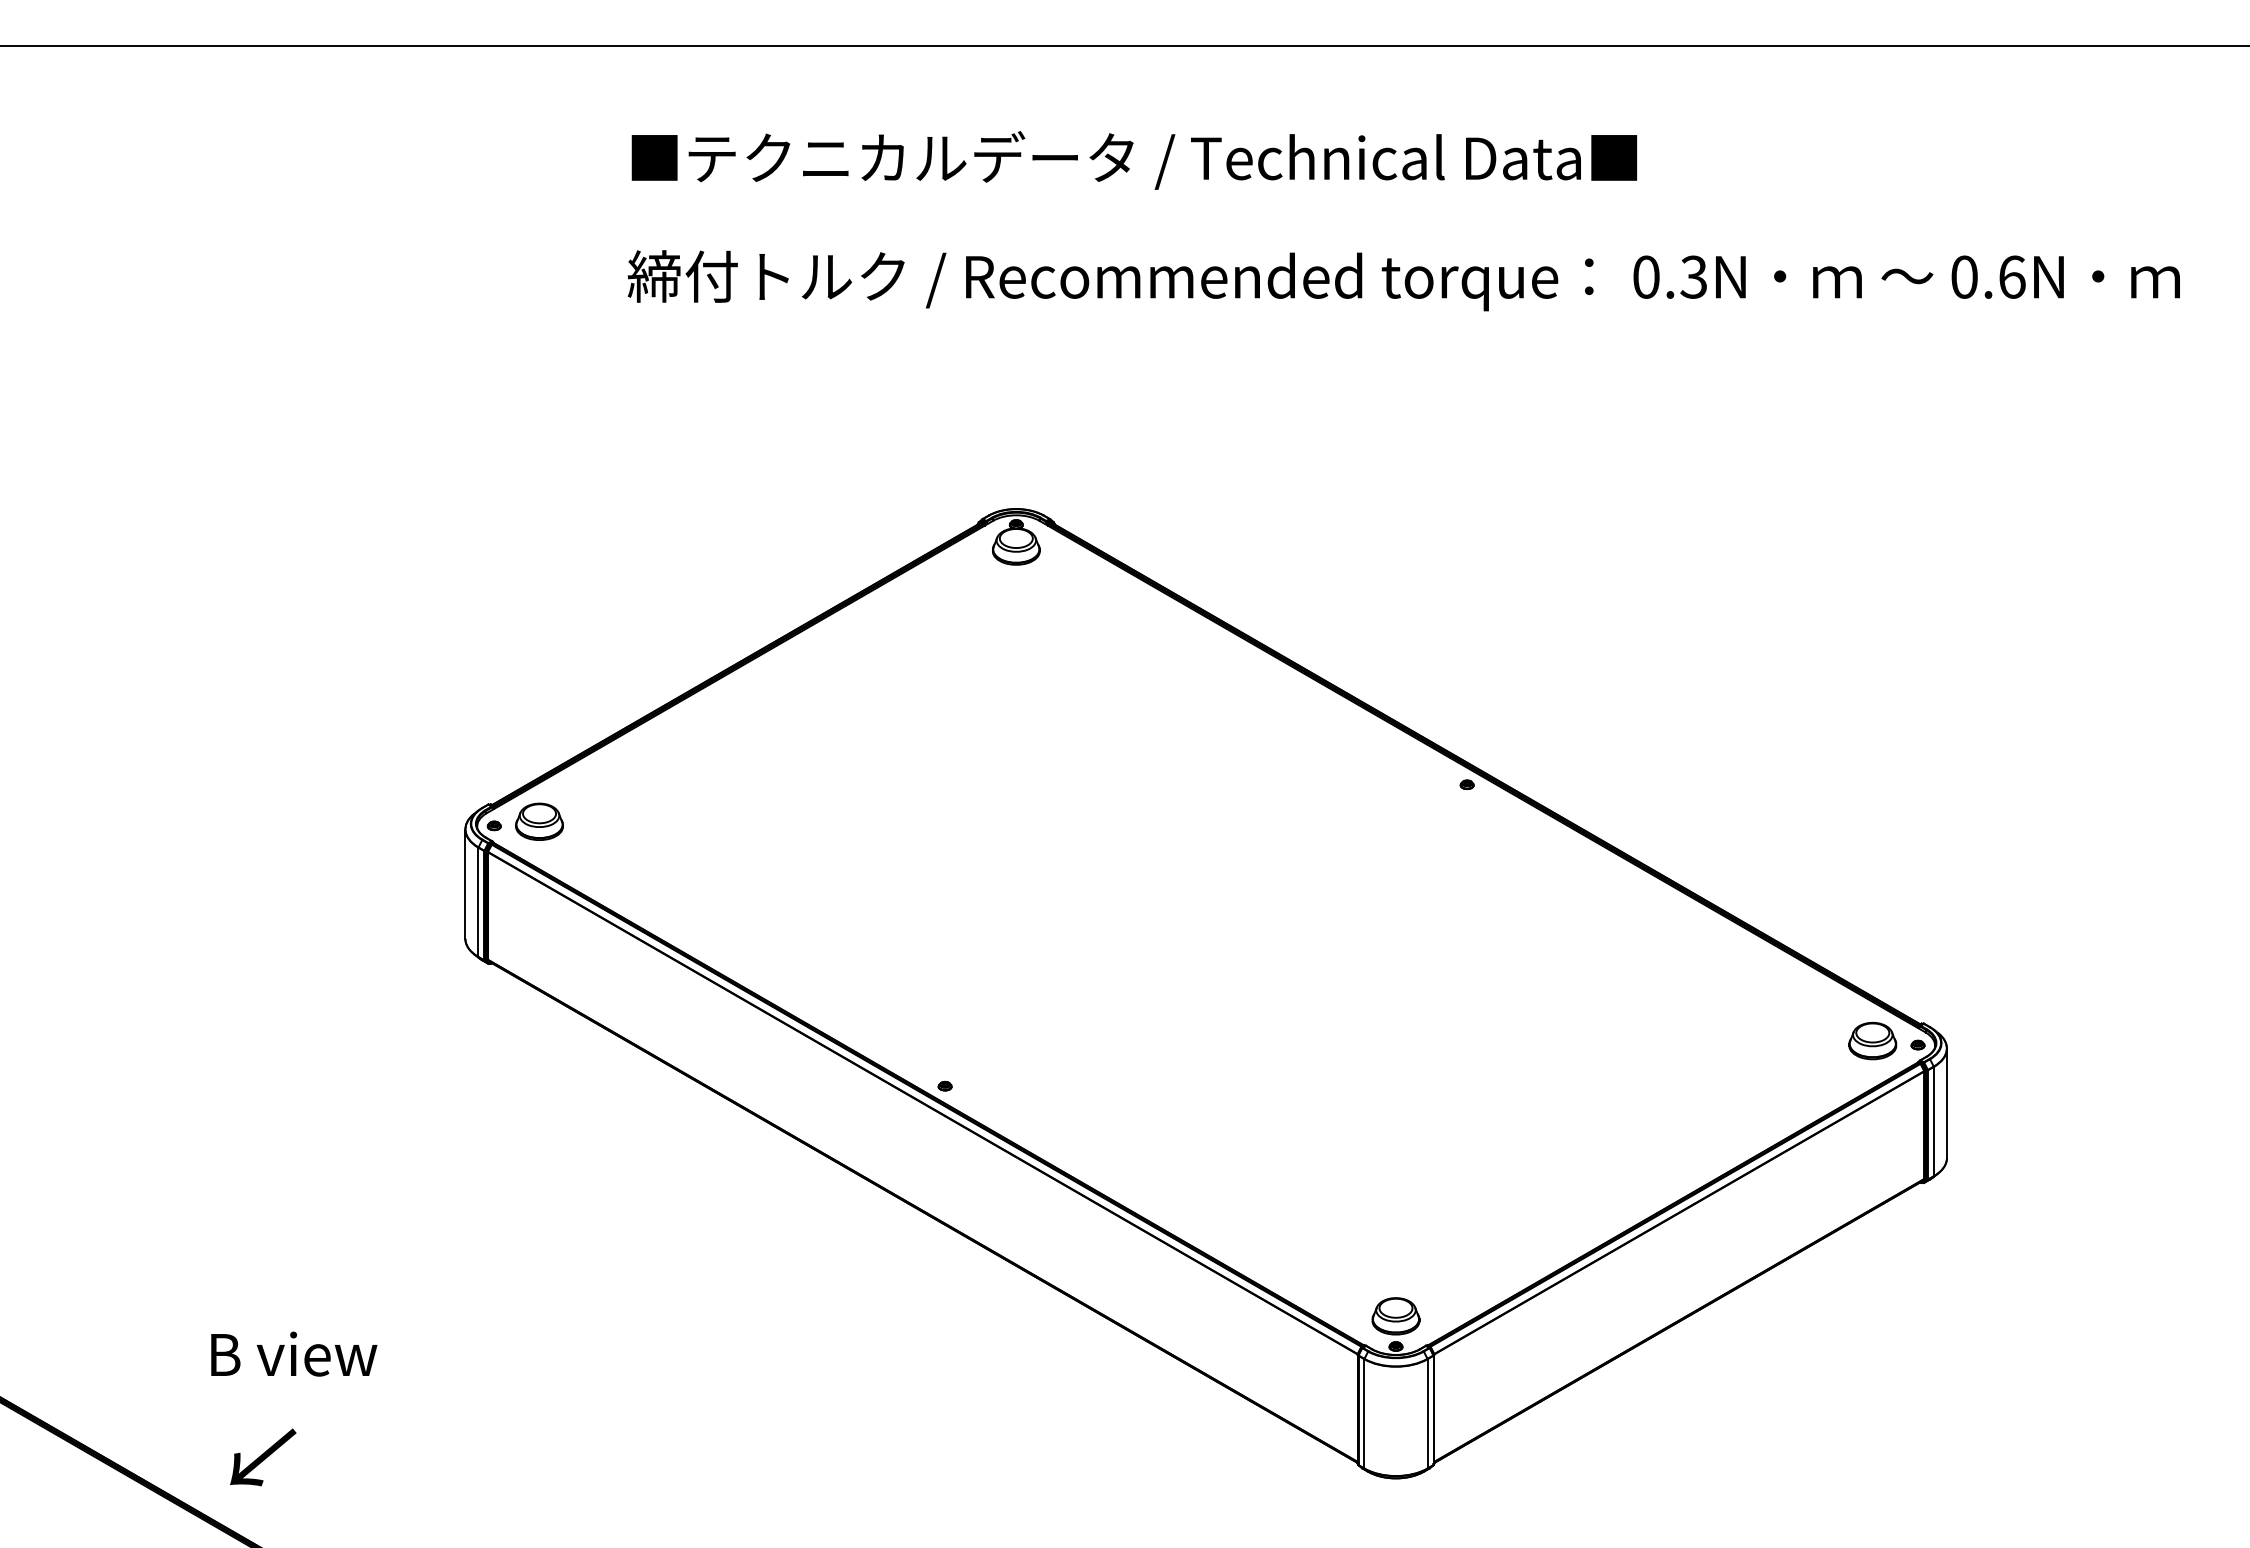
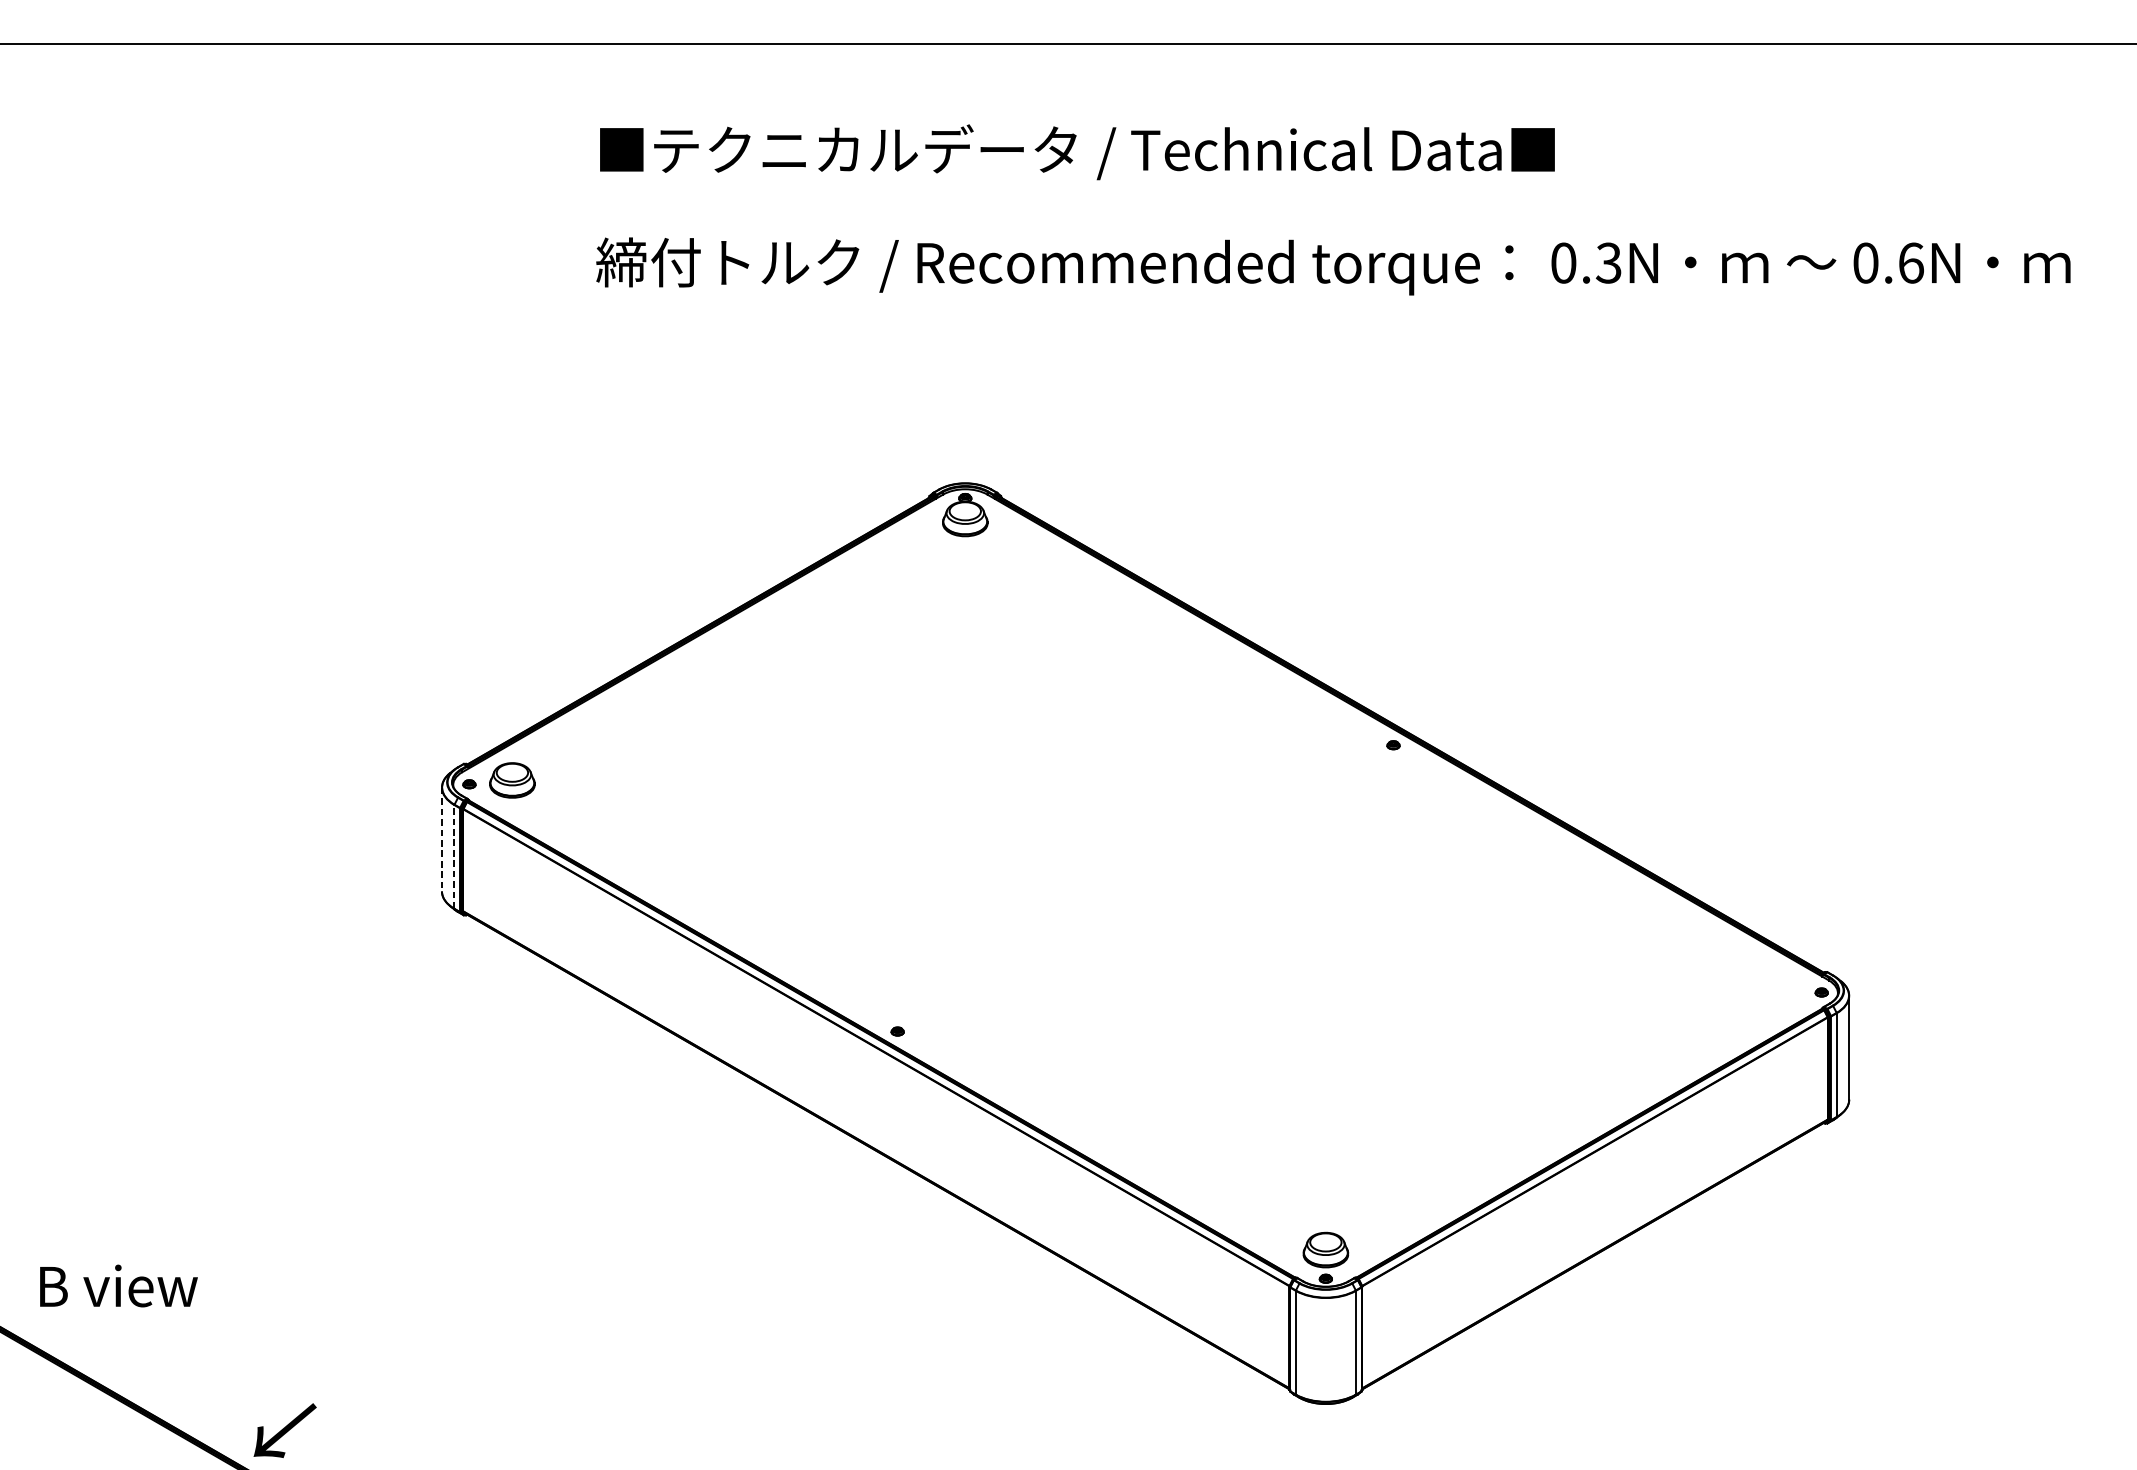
line: (465, 884) -> (442, 839), solid -> dashed
line: (478, 902) -> (454, 857), solid -> dashed
part: (1872, 1040) -> (1778, 988), removed
text: (294, 1353) -> (119, 1285), moved
text: (263, 1457) -> (285, 1430), moved

